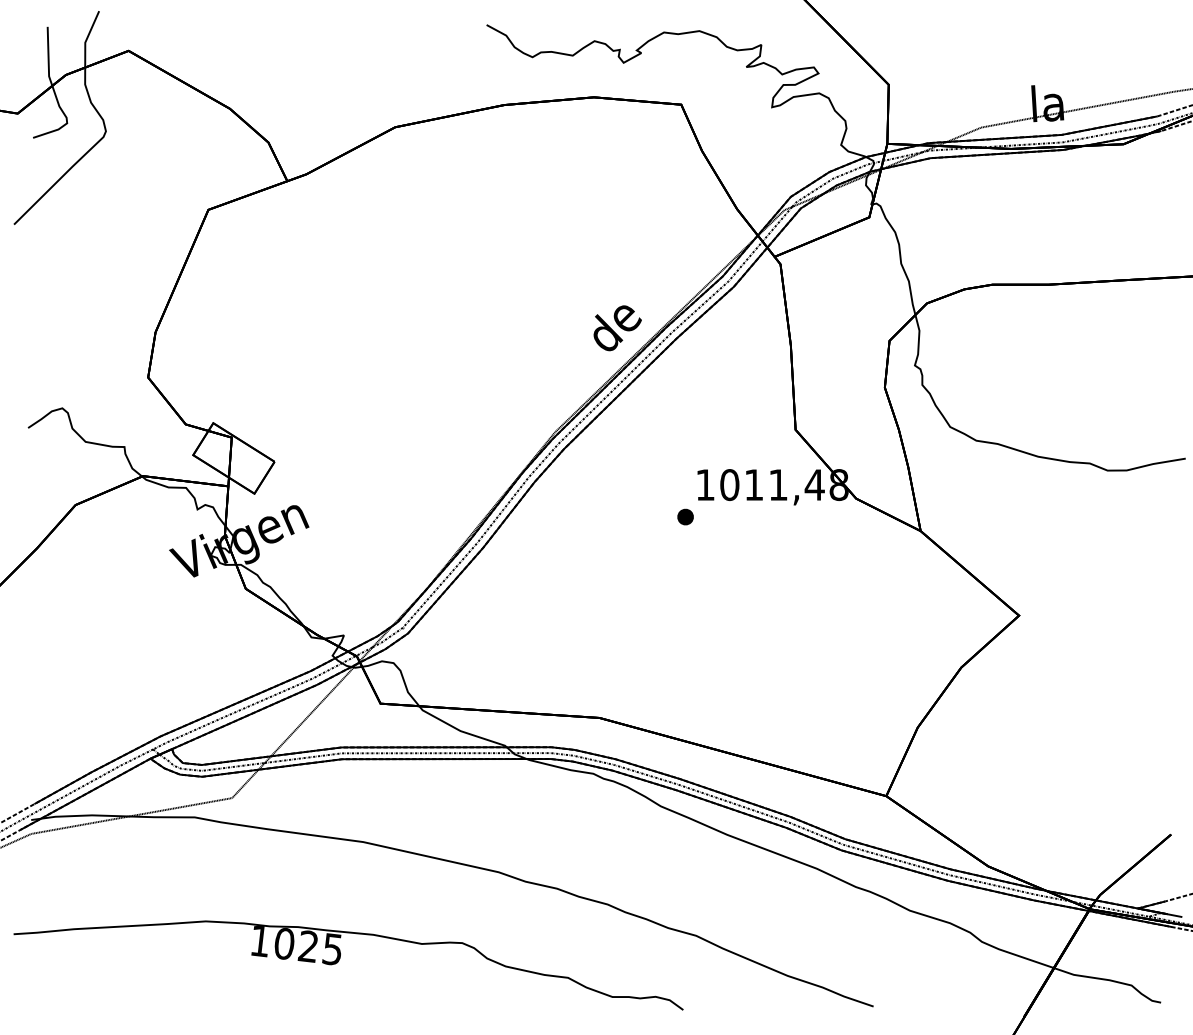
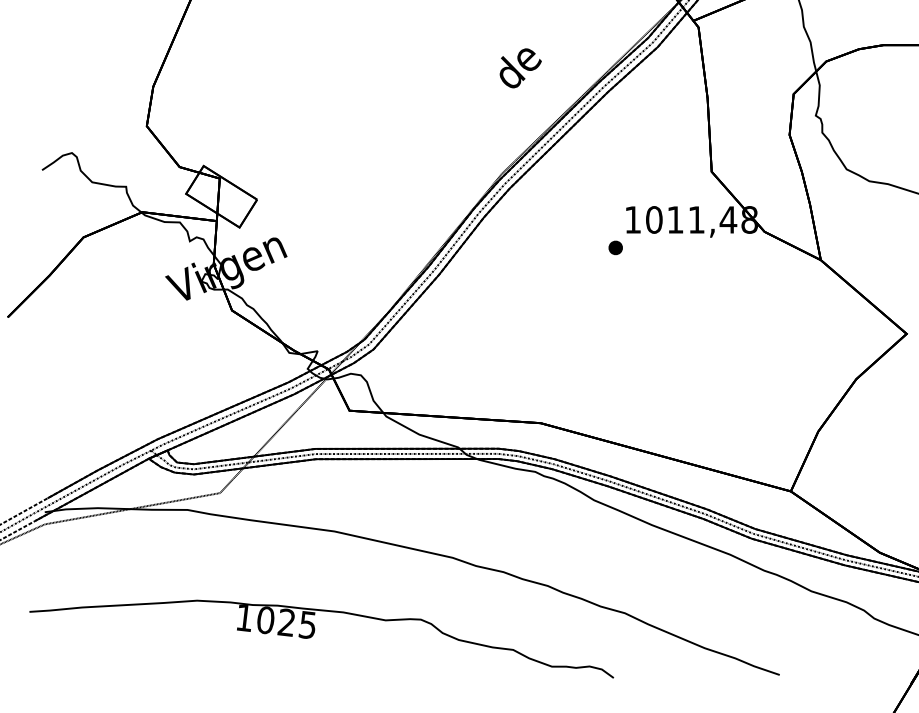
text: (617, 328) -> (520, 68), moved

